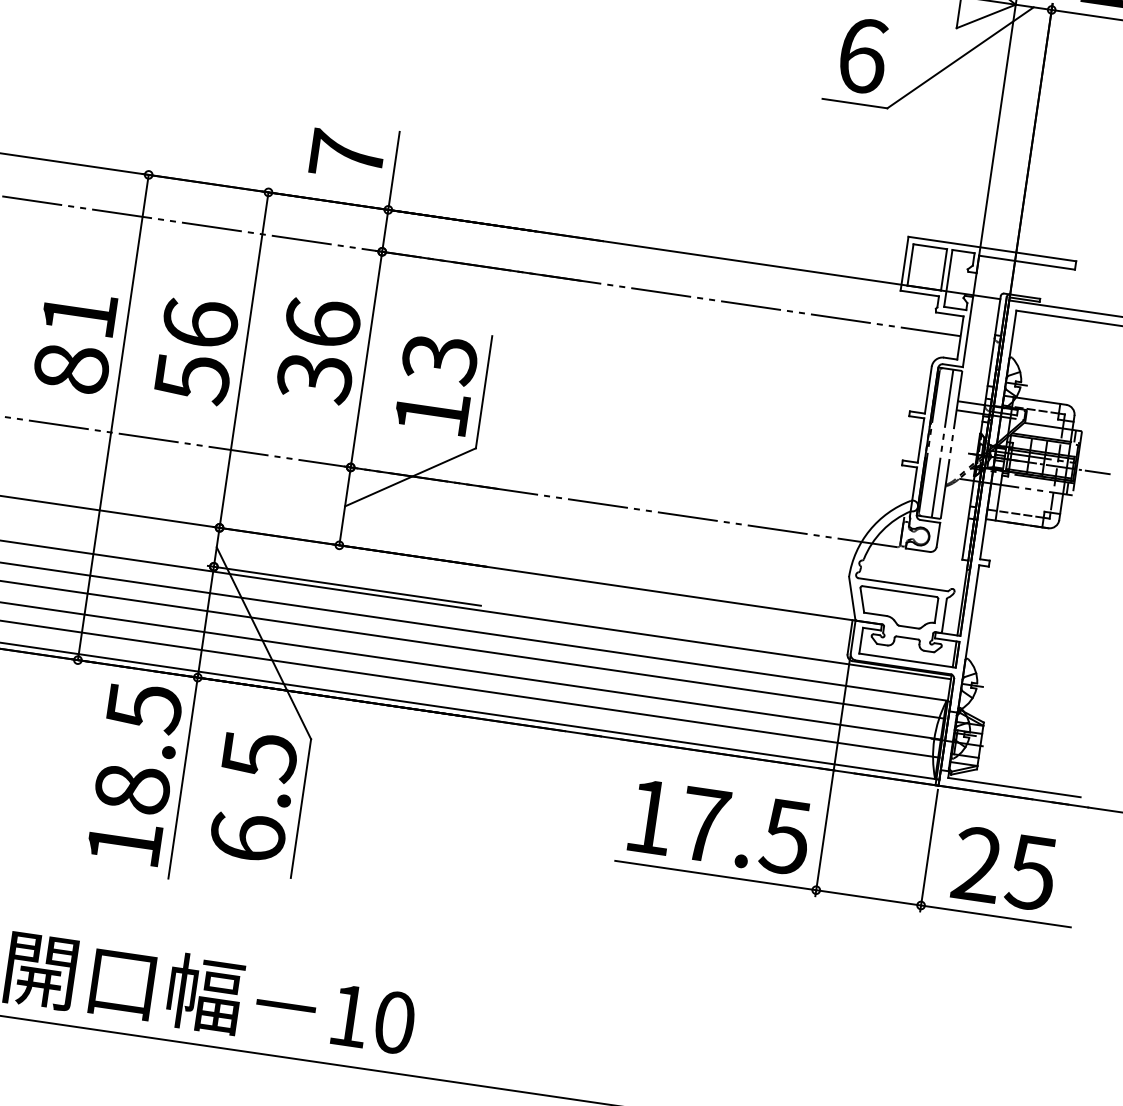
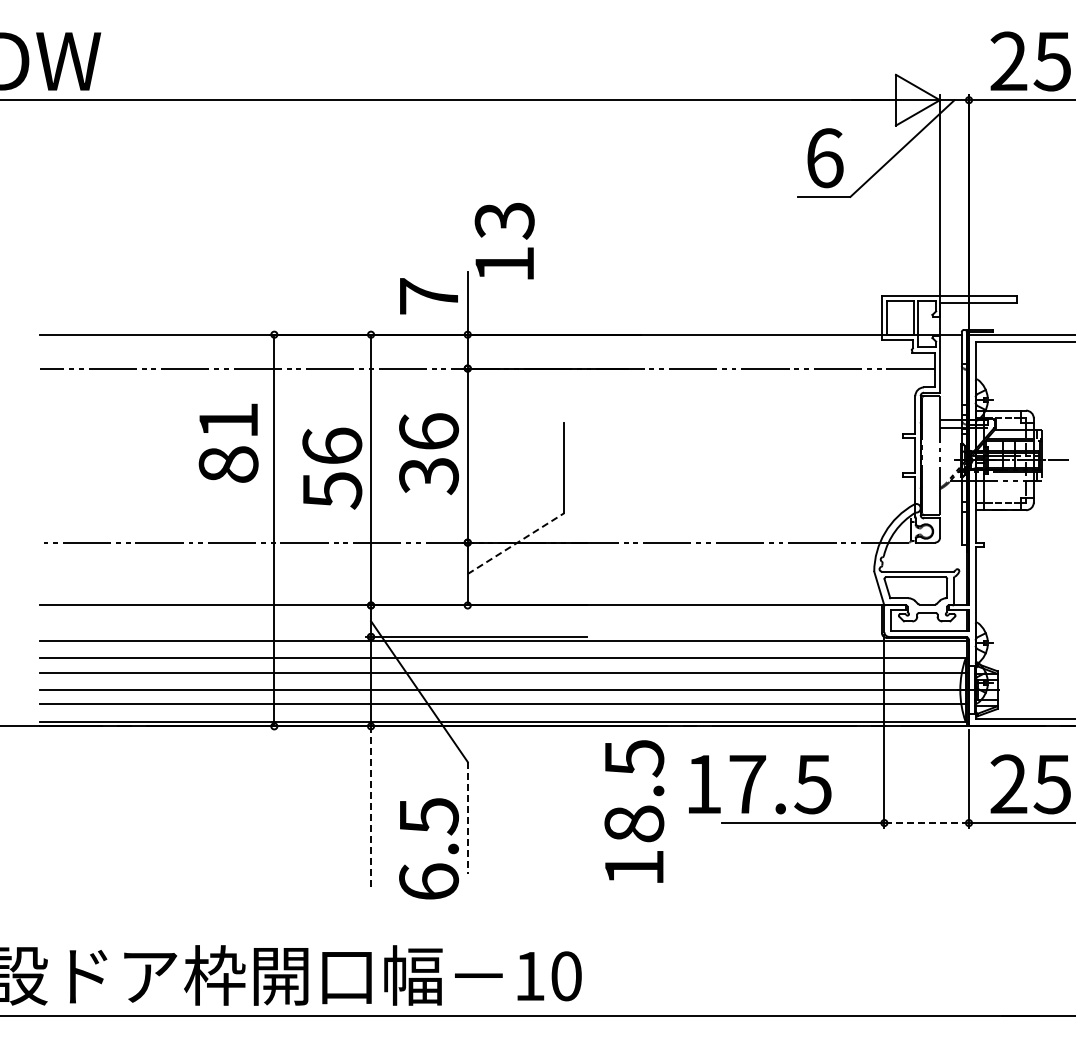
text: (75, 341) -> (228, 442), moved
text: (435, 384) -> (504, 241), moved
line: (942, 443) -> (932, 455), removed
line: (410, 477) -> (516, 543), solid -> dashed
text: (134, 773) -> (634, 811), moved
line: (183, 778) -> (371, 807), solid -> dashed
text: (253, 795) -> (428, 848), moved
line: (300, 809) -> (467, 818), solid -> dashed
text: (720, 827) -> (760, 784), moved
line: (868, 898) -> (926, 823), solid -> dashed

